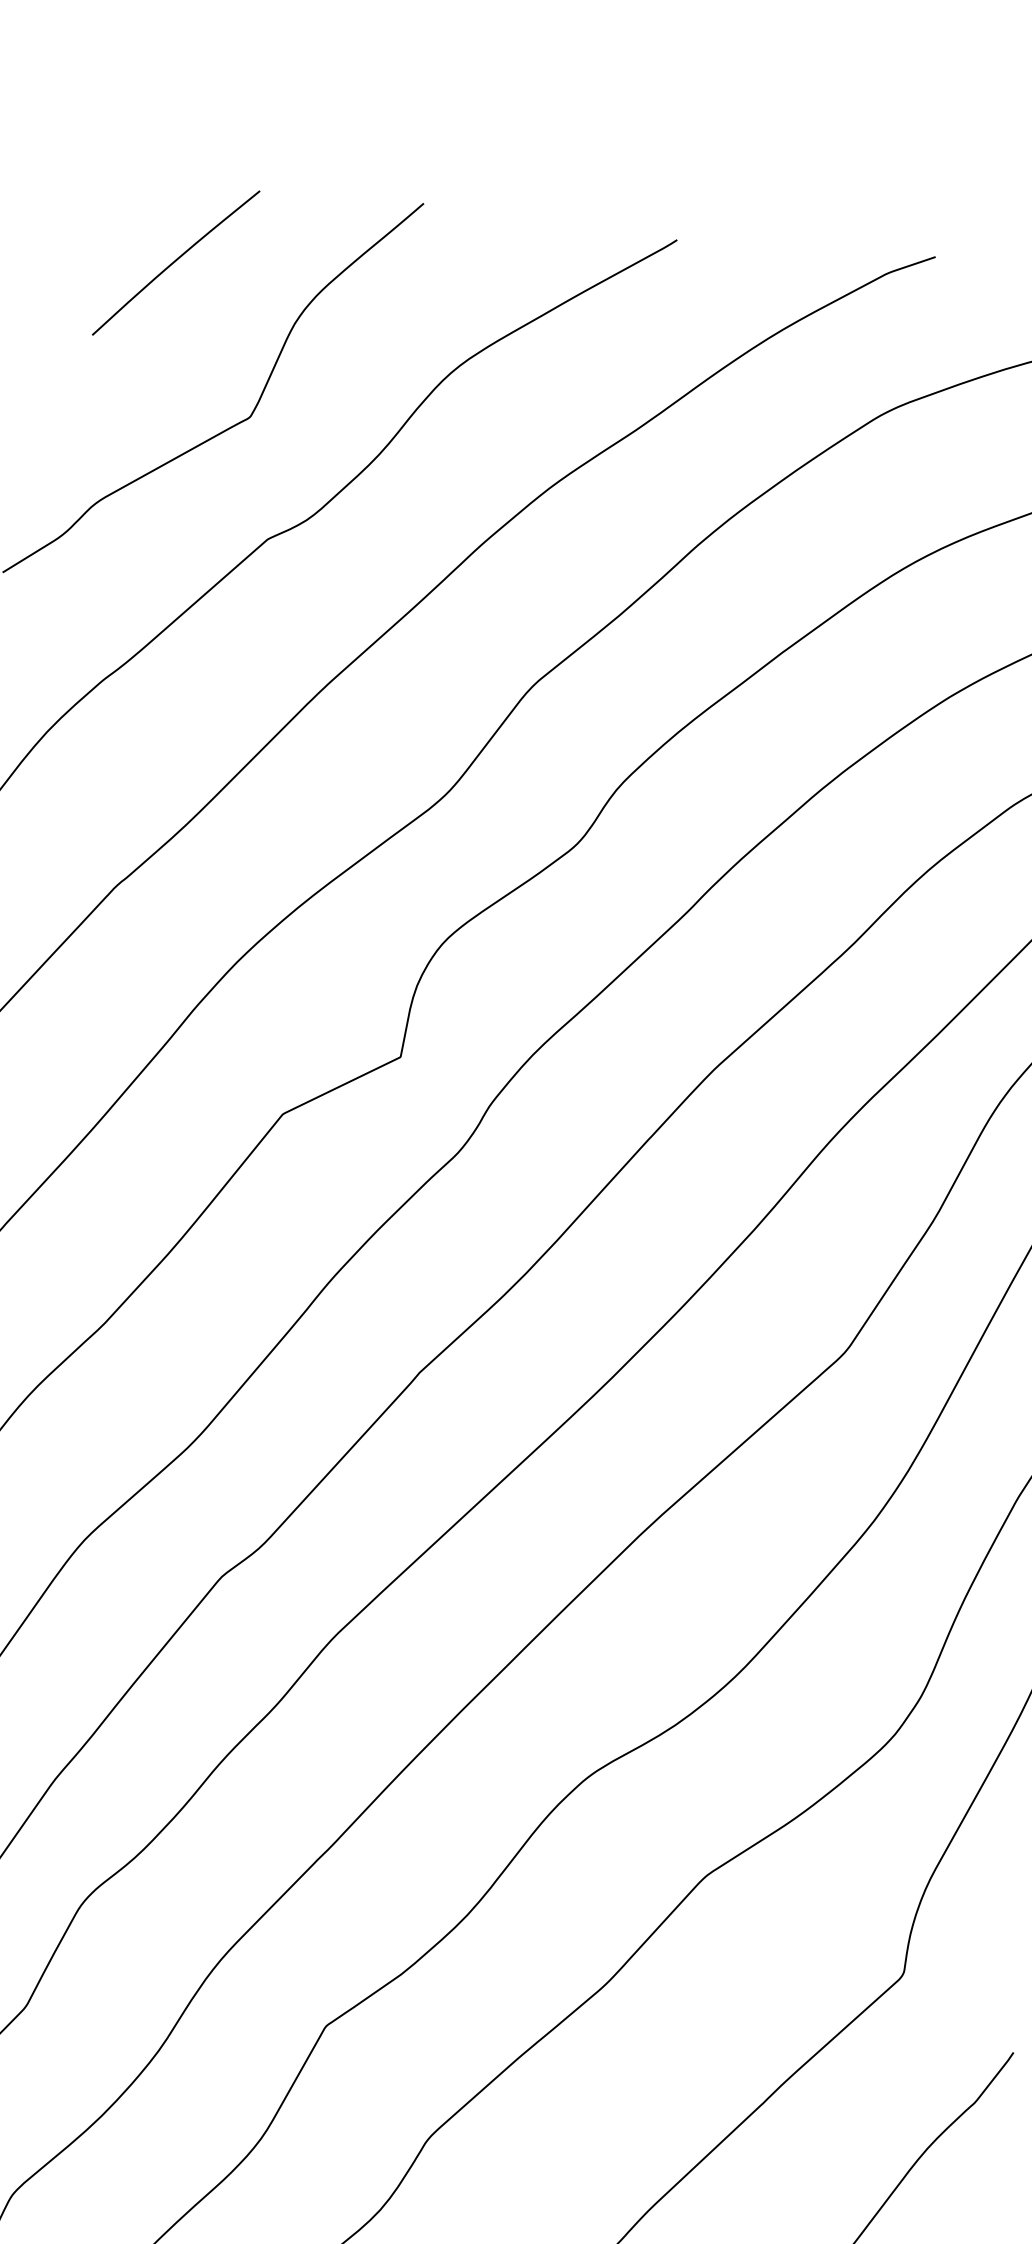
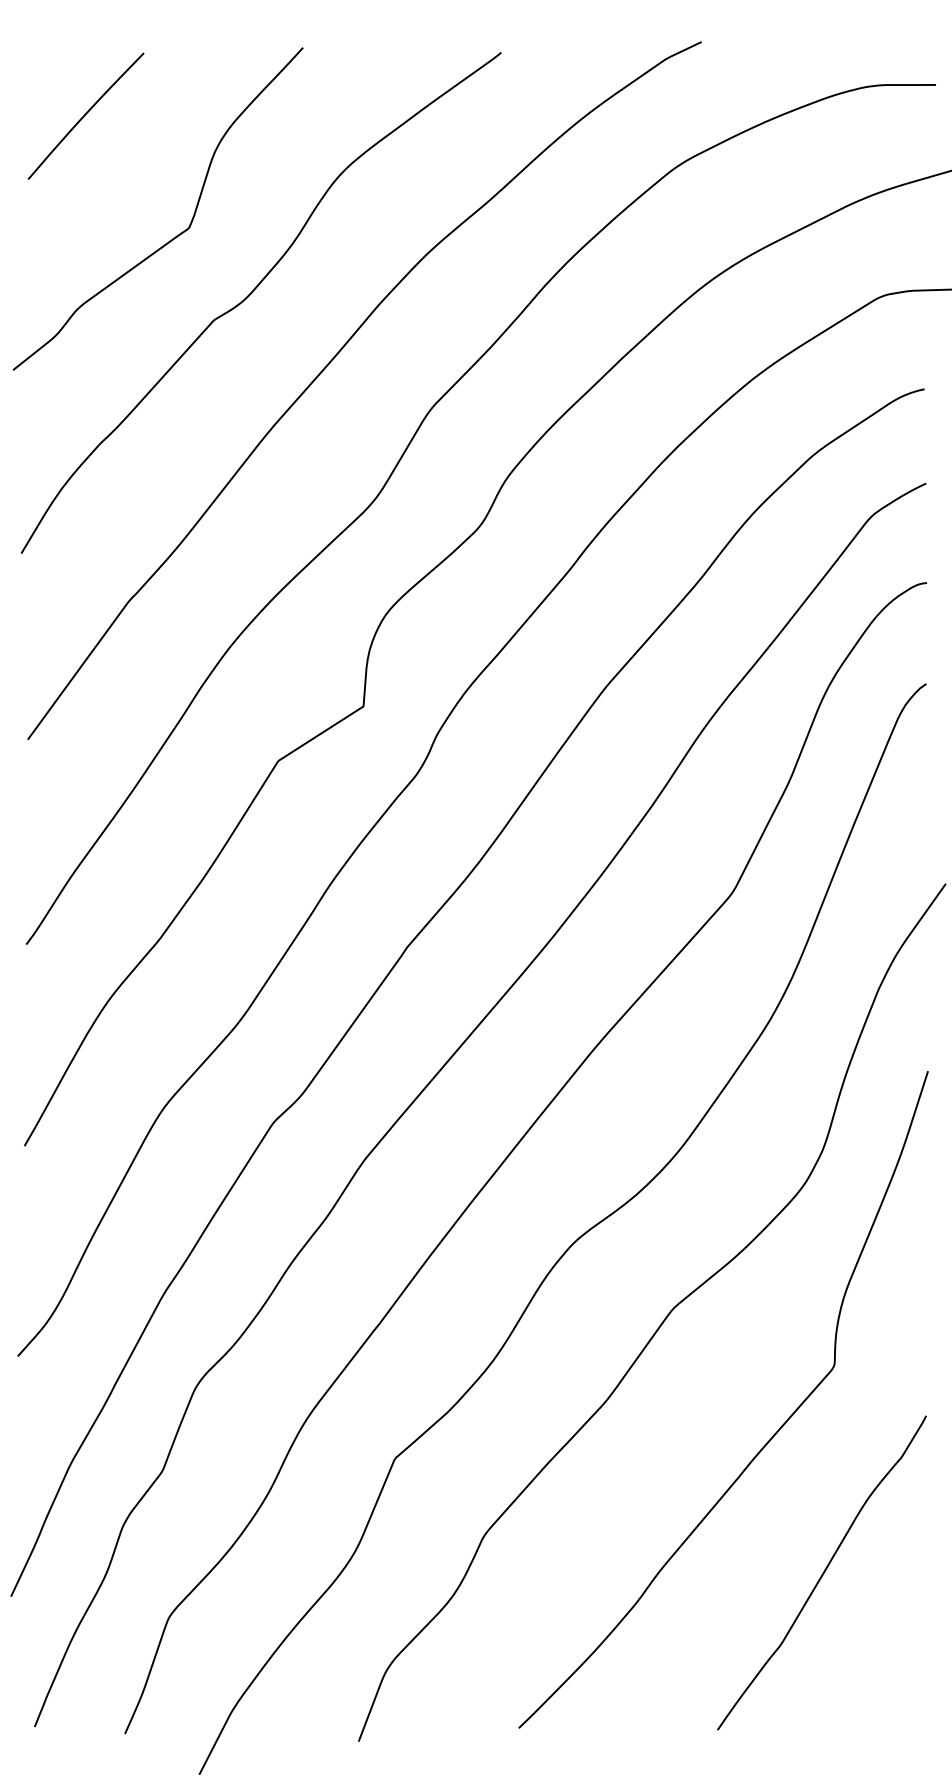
curve: (175, 261) -> (85, 115), moved

